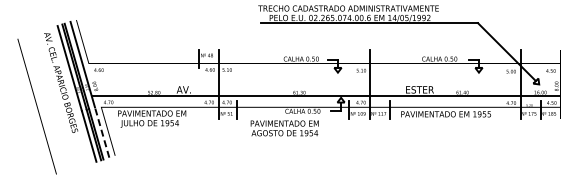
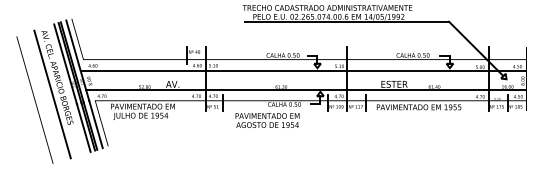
line: (323, 76) -> (303, 71), added
line: (55, 100) -> (52, 94), added
line: (102, 132) -> (96, 124), dashed -> solid

